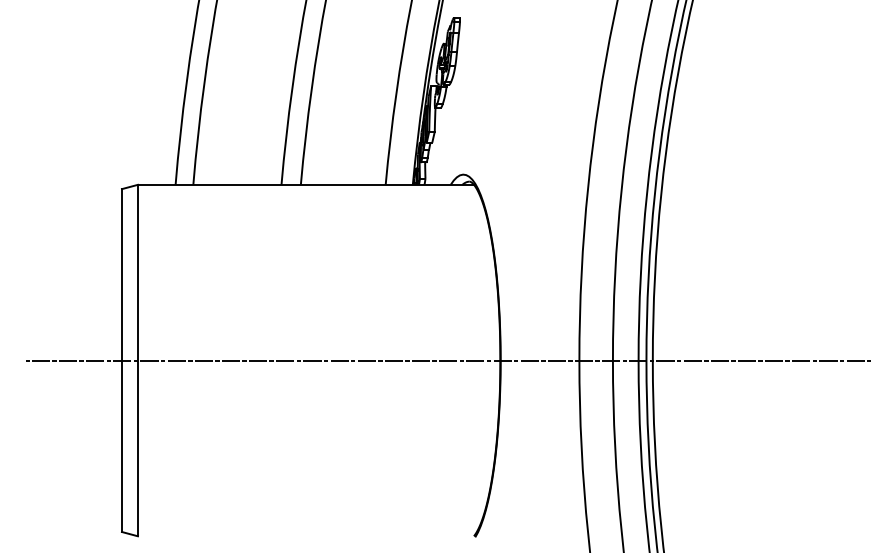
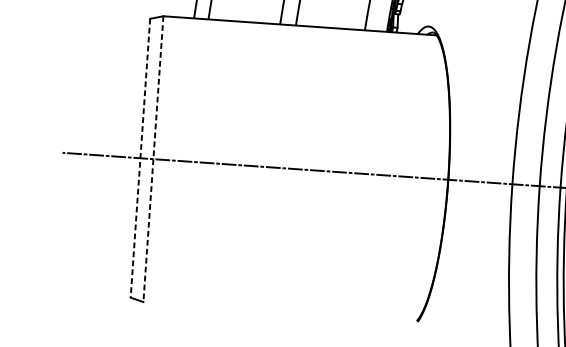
line: (137, 360) -> (153, 159), solid -> dashed
line: (121, 361) -> (140, 158), solid -> dashed

